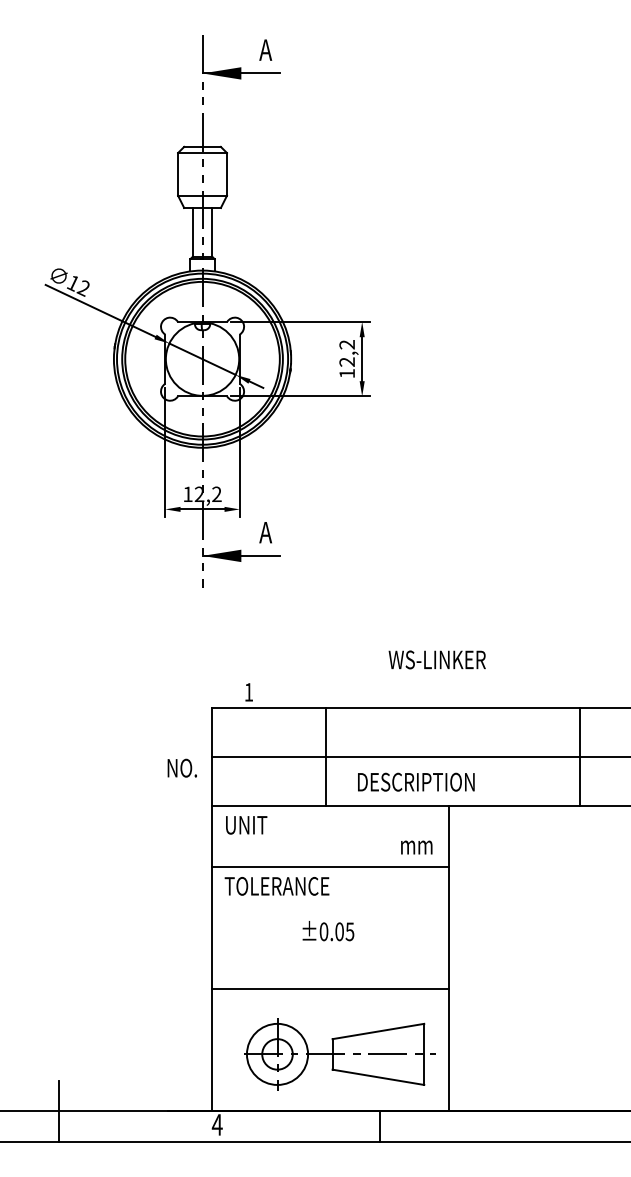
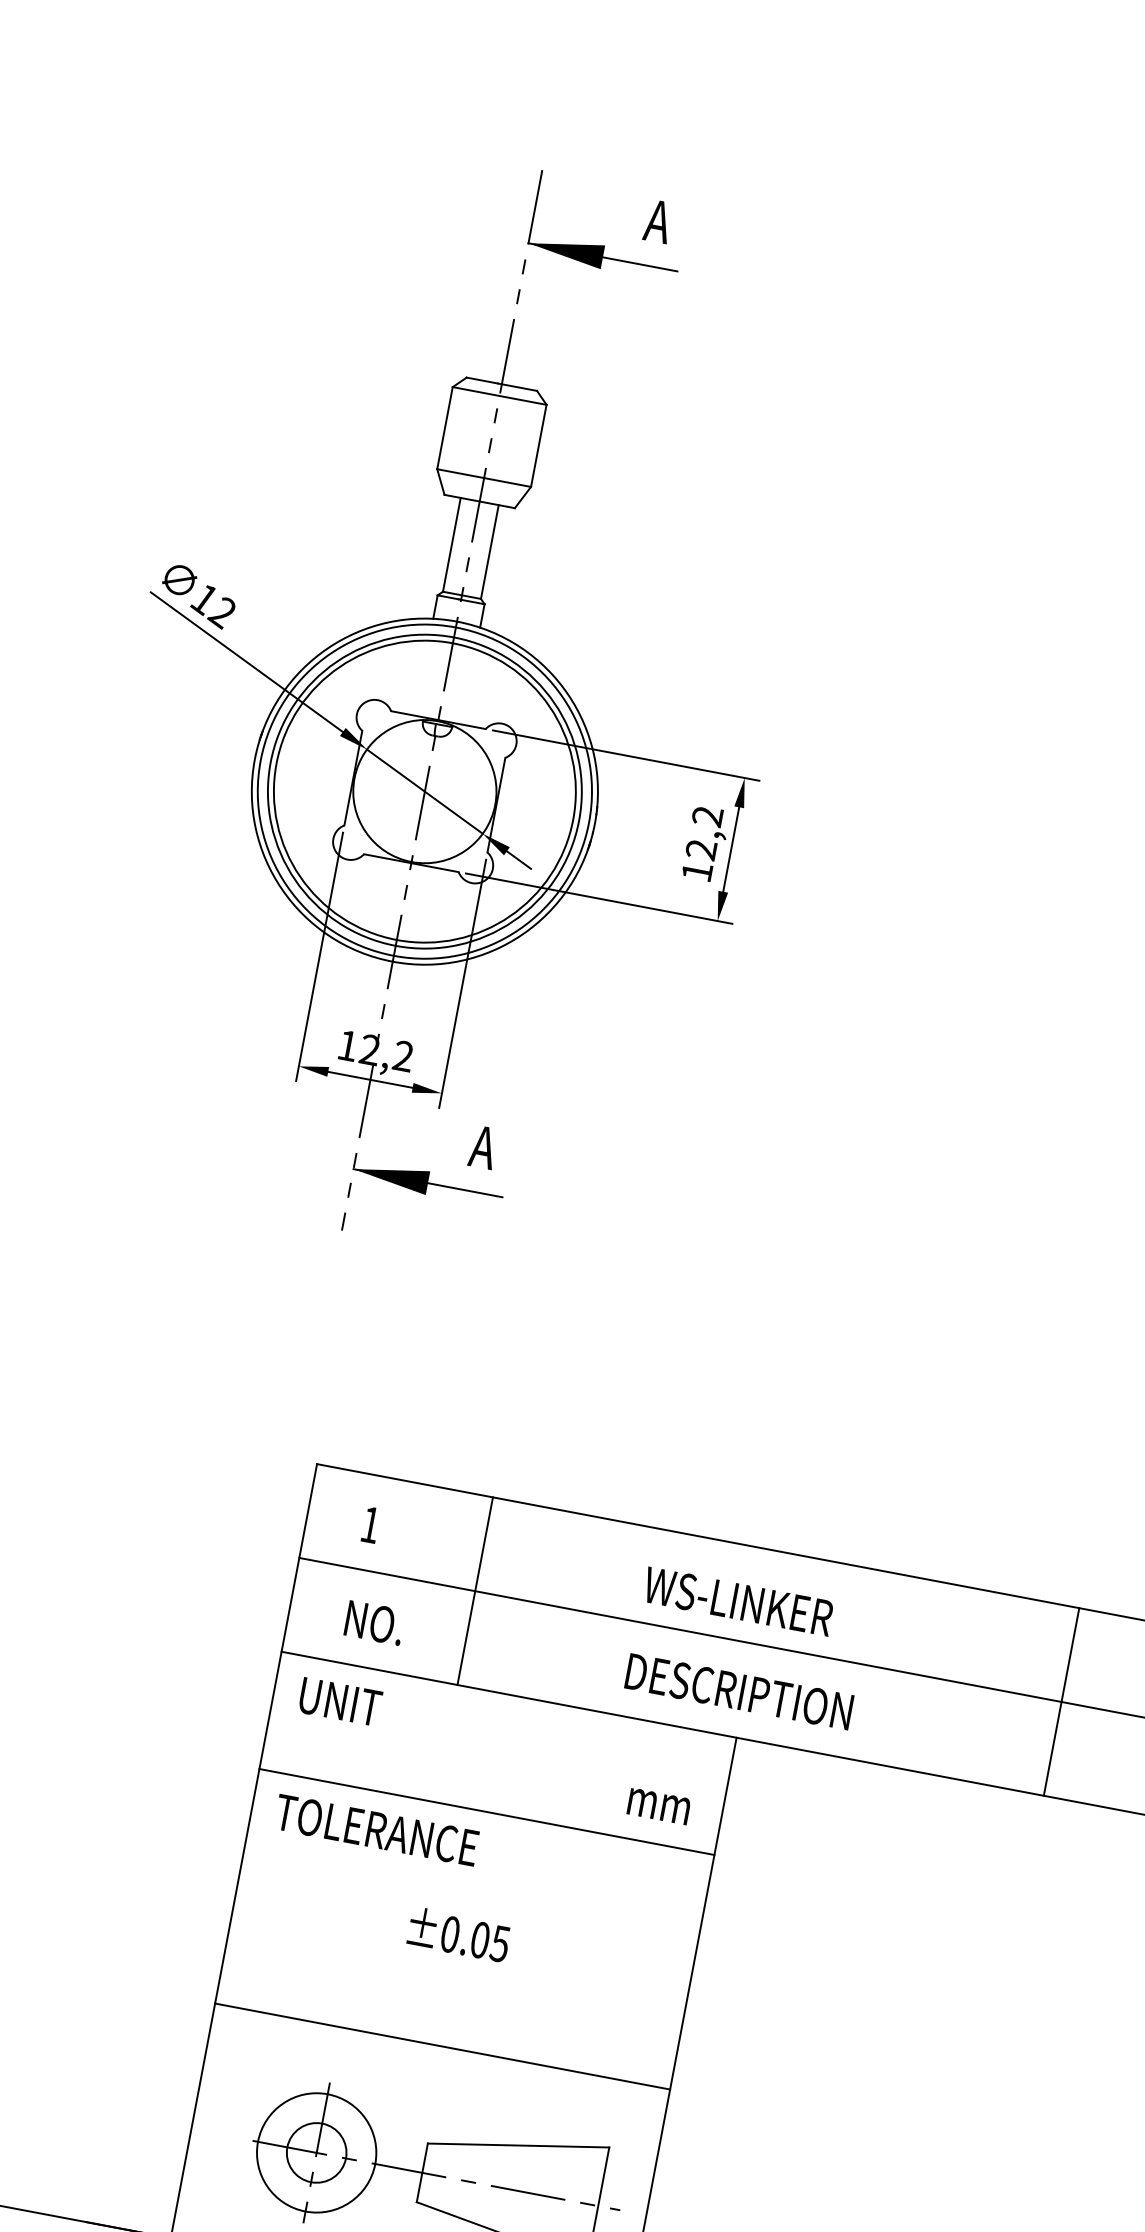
text: (436, 659) -> (737, 1600), moved
text: (248, 692) -> (369, 1525), moved
line: (325, 756) -> (474, 1590), moved
line: (580, 756) -> (1061, 1701), moved
text: (181, 767) -> (373, 1621), moved
text: (416, 781) -> (739, 1690), moved

